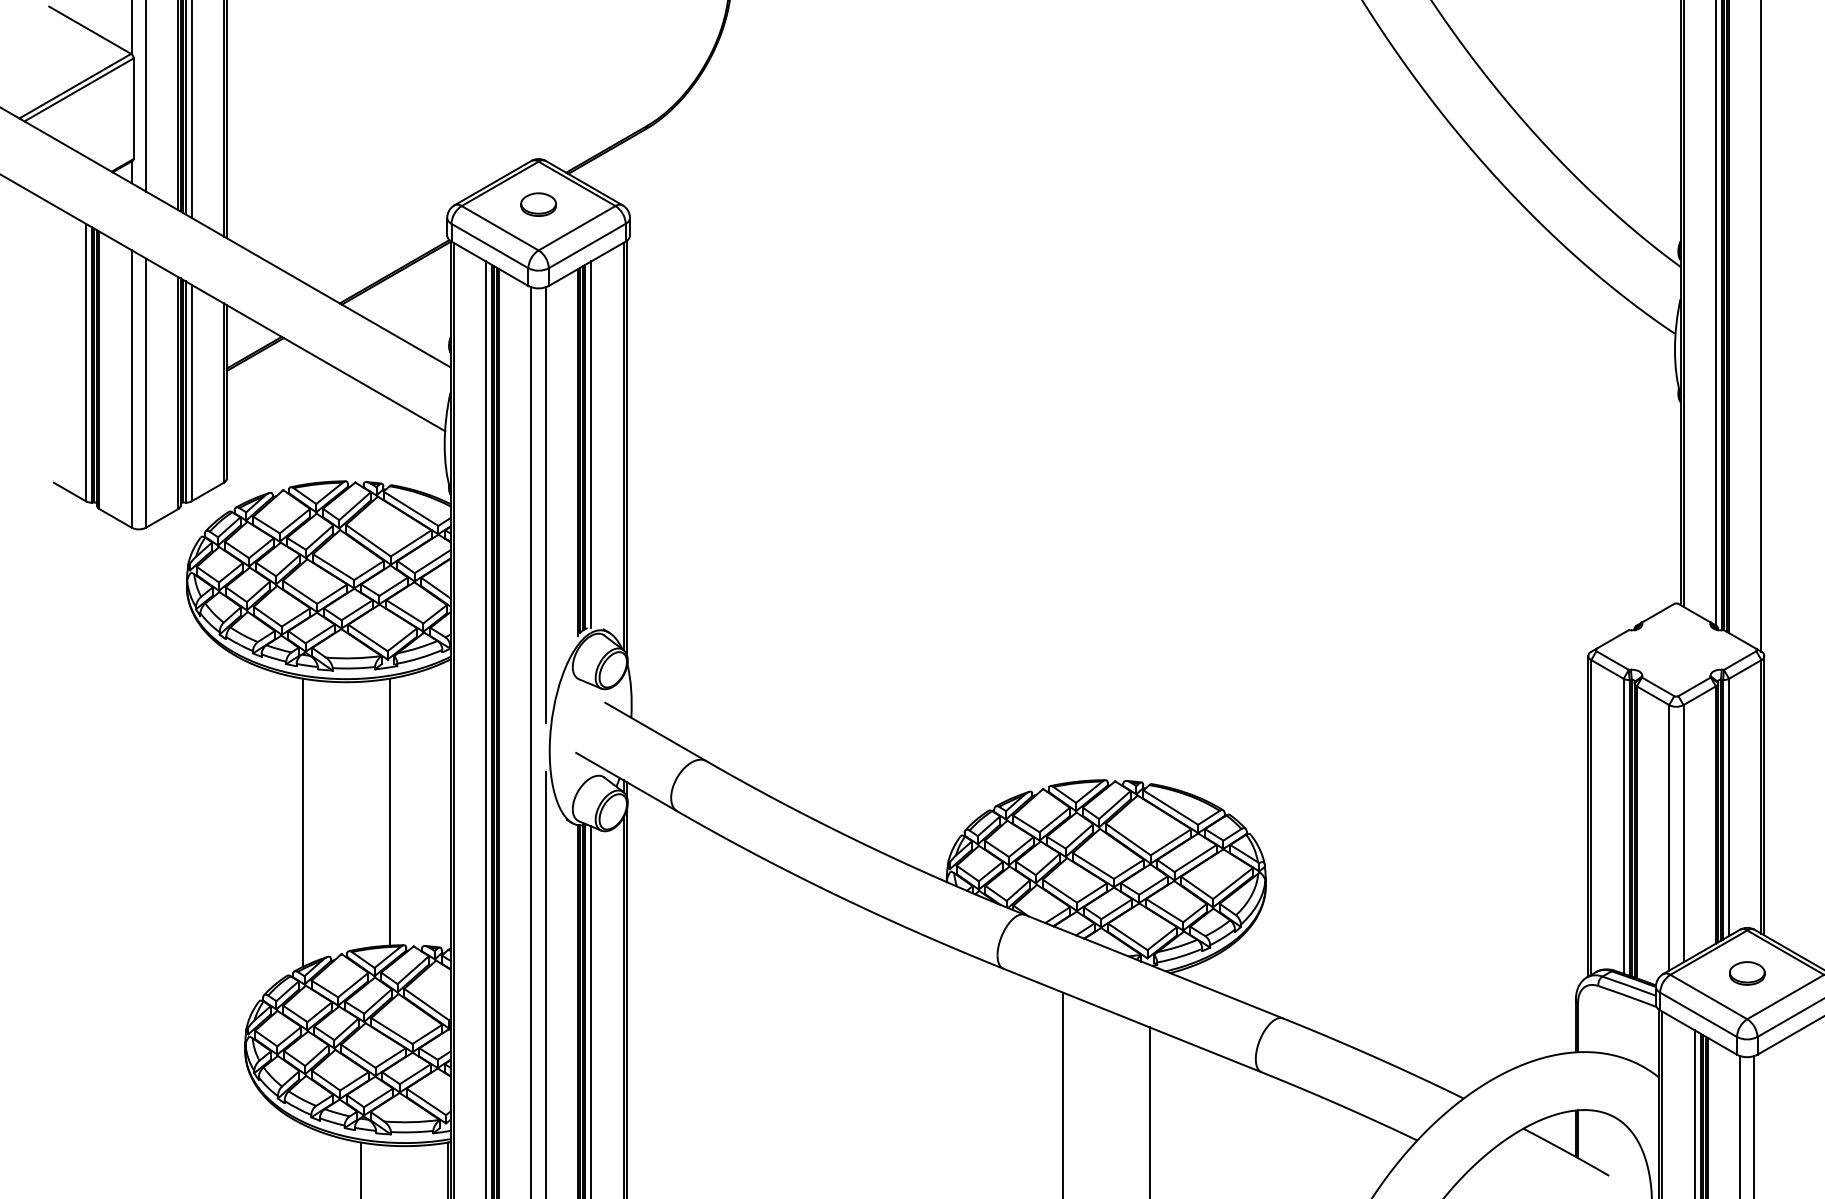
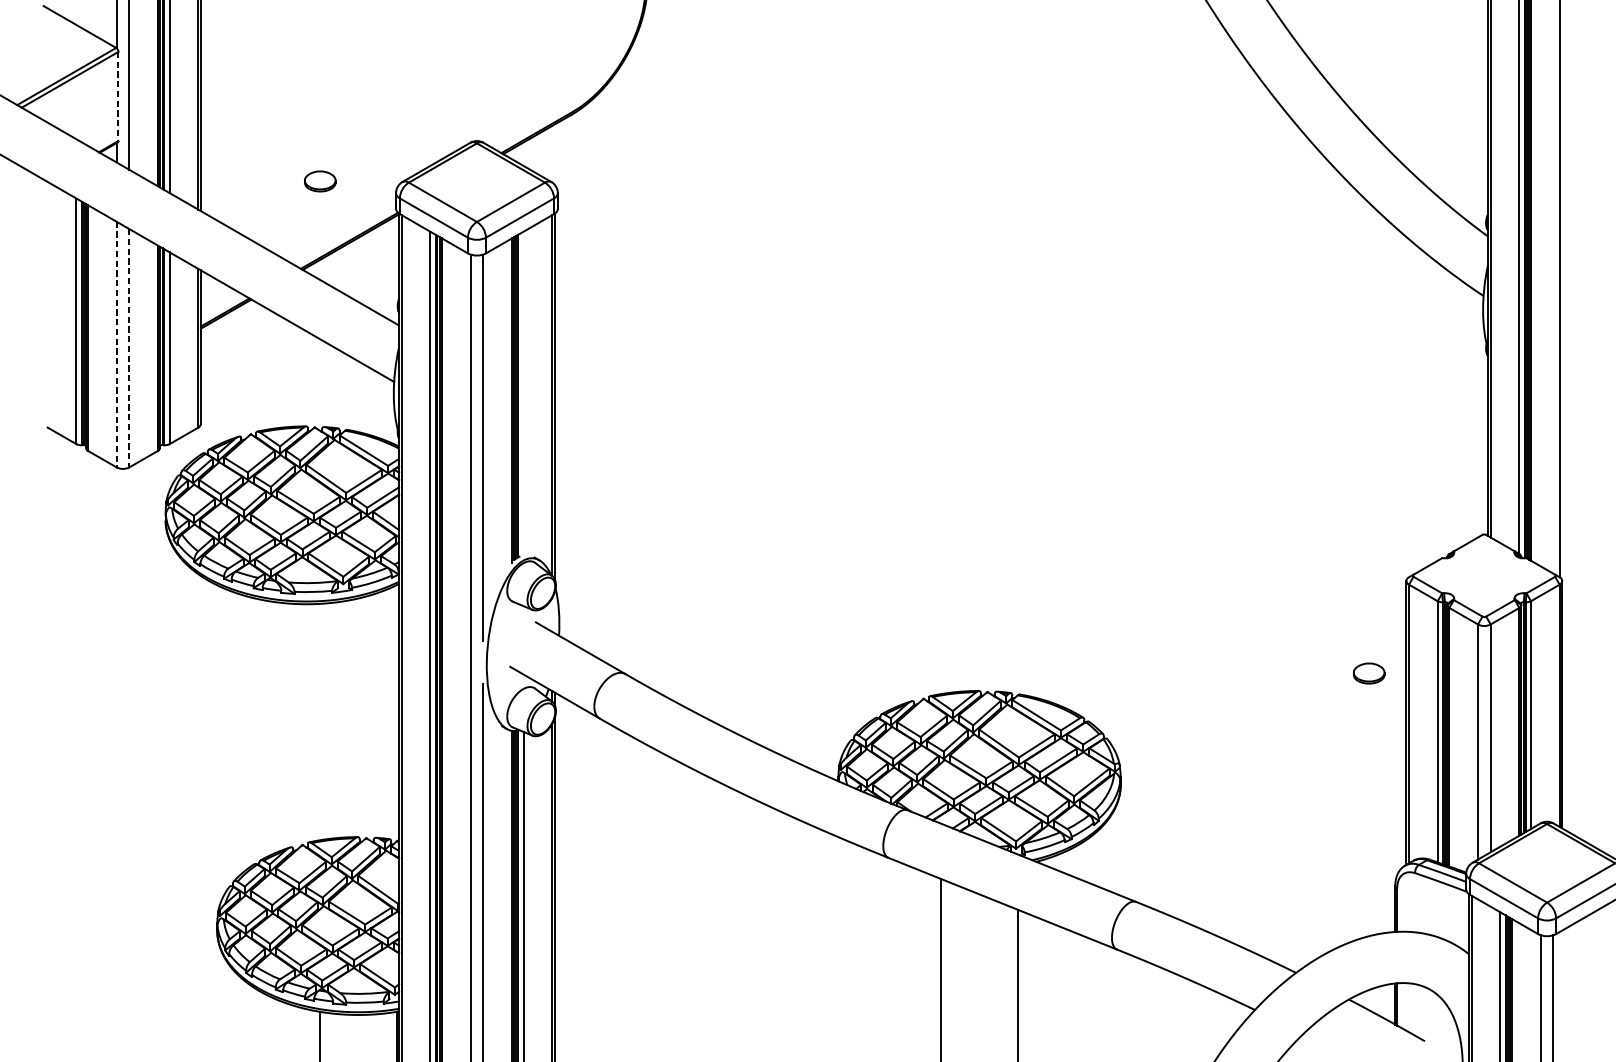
line: (133, 109) -> (118, 97), solid -> dashed
part: (538, 204) -> (320, 181), moved
line: (131, 388) -> (116, 344), solid -> dashed
line: (146, 393) -> (129, 348), solid -> dashed
line: (591, 444) -> (523, 393), removed
line: (389, 811) -> (344, 718), removed
line: (302, 822) -> (267, 728), removed
part: (1747, 973) -> (1369, 673), moved

